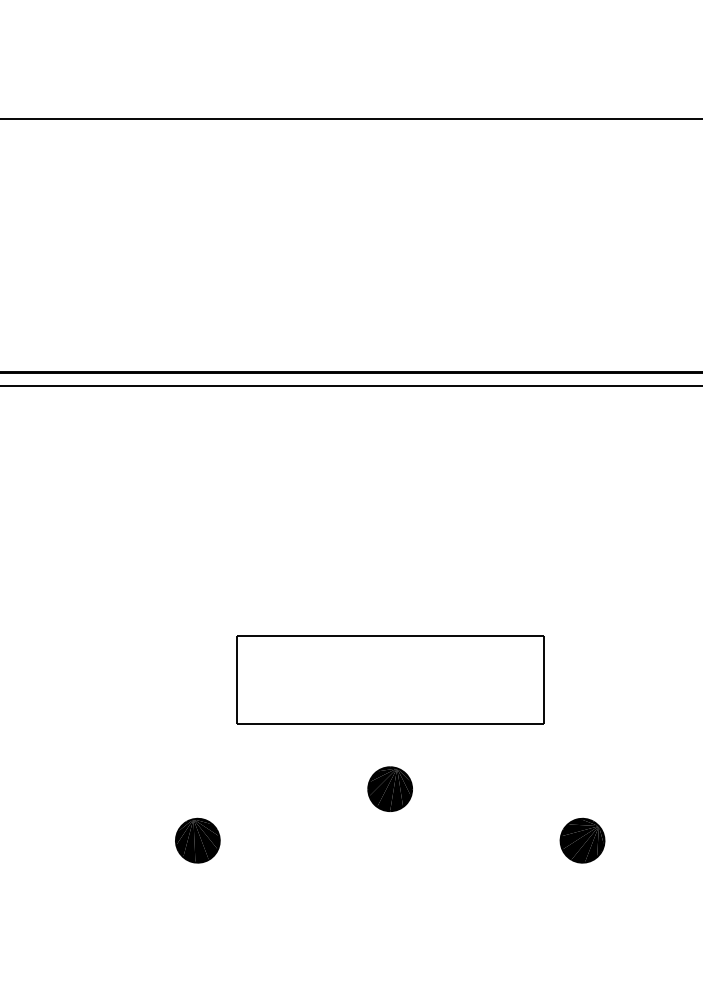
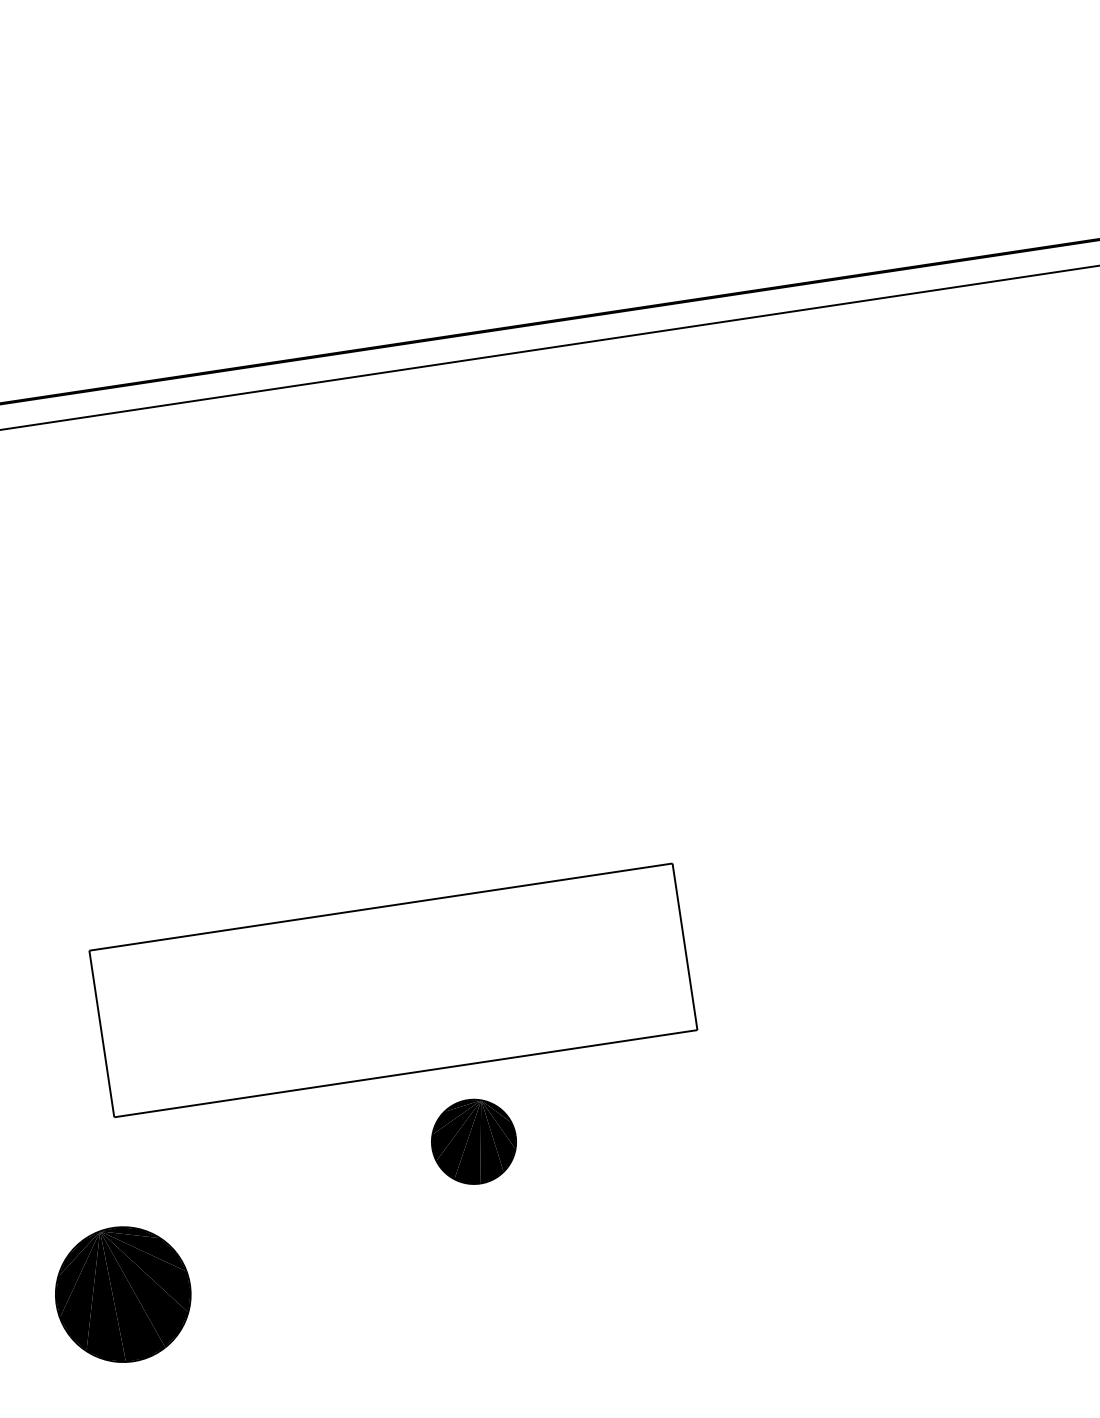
part: (390, 679) -> (393, 989), moved
part: (197, 840) -> (122, 1293), size x1.6
part: (582, 840) -> (853, 1184), removed

